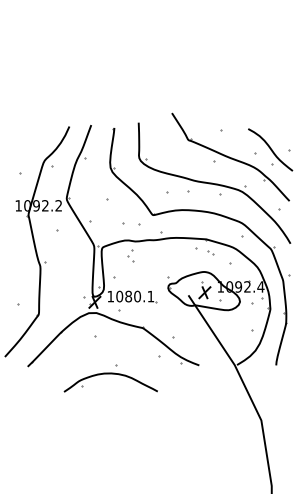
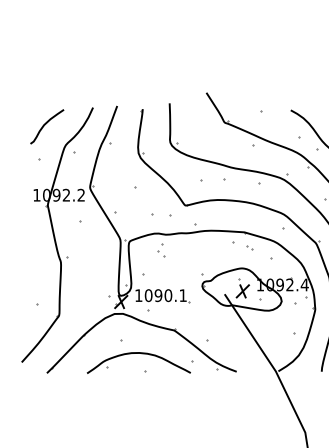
curve: (26, 142) -> (45, 125), added
text: (128, 296) -> (158, 295), 1080.1 -> 1090.1
part: (110, 374) -> (138, 354), moved

